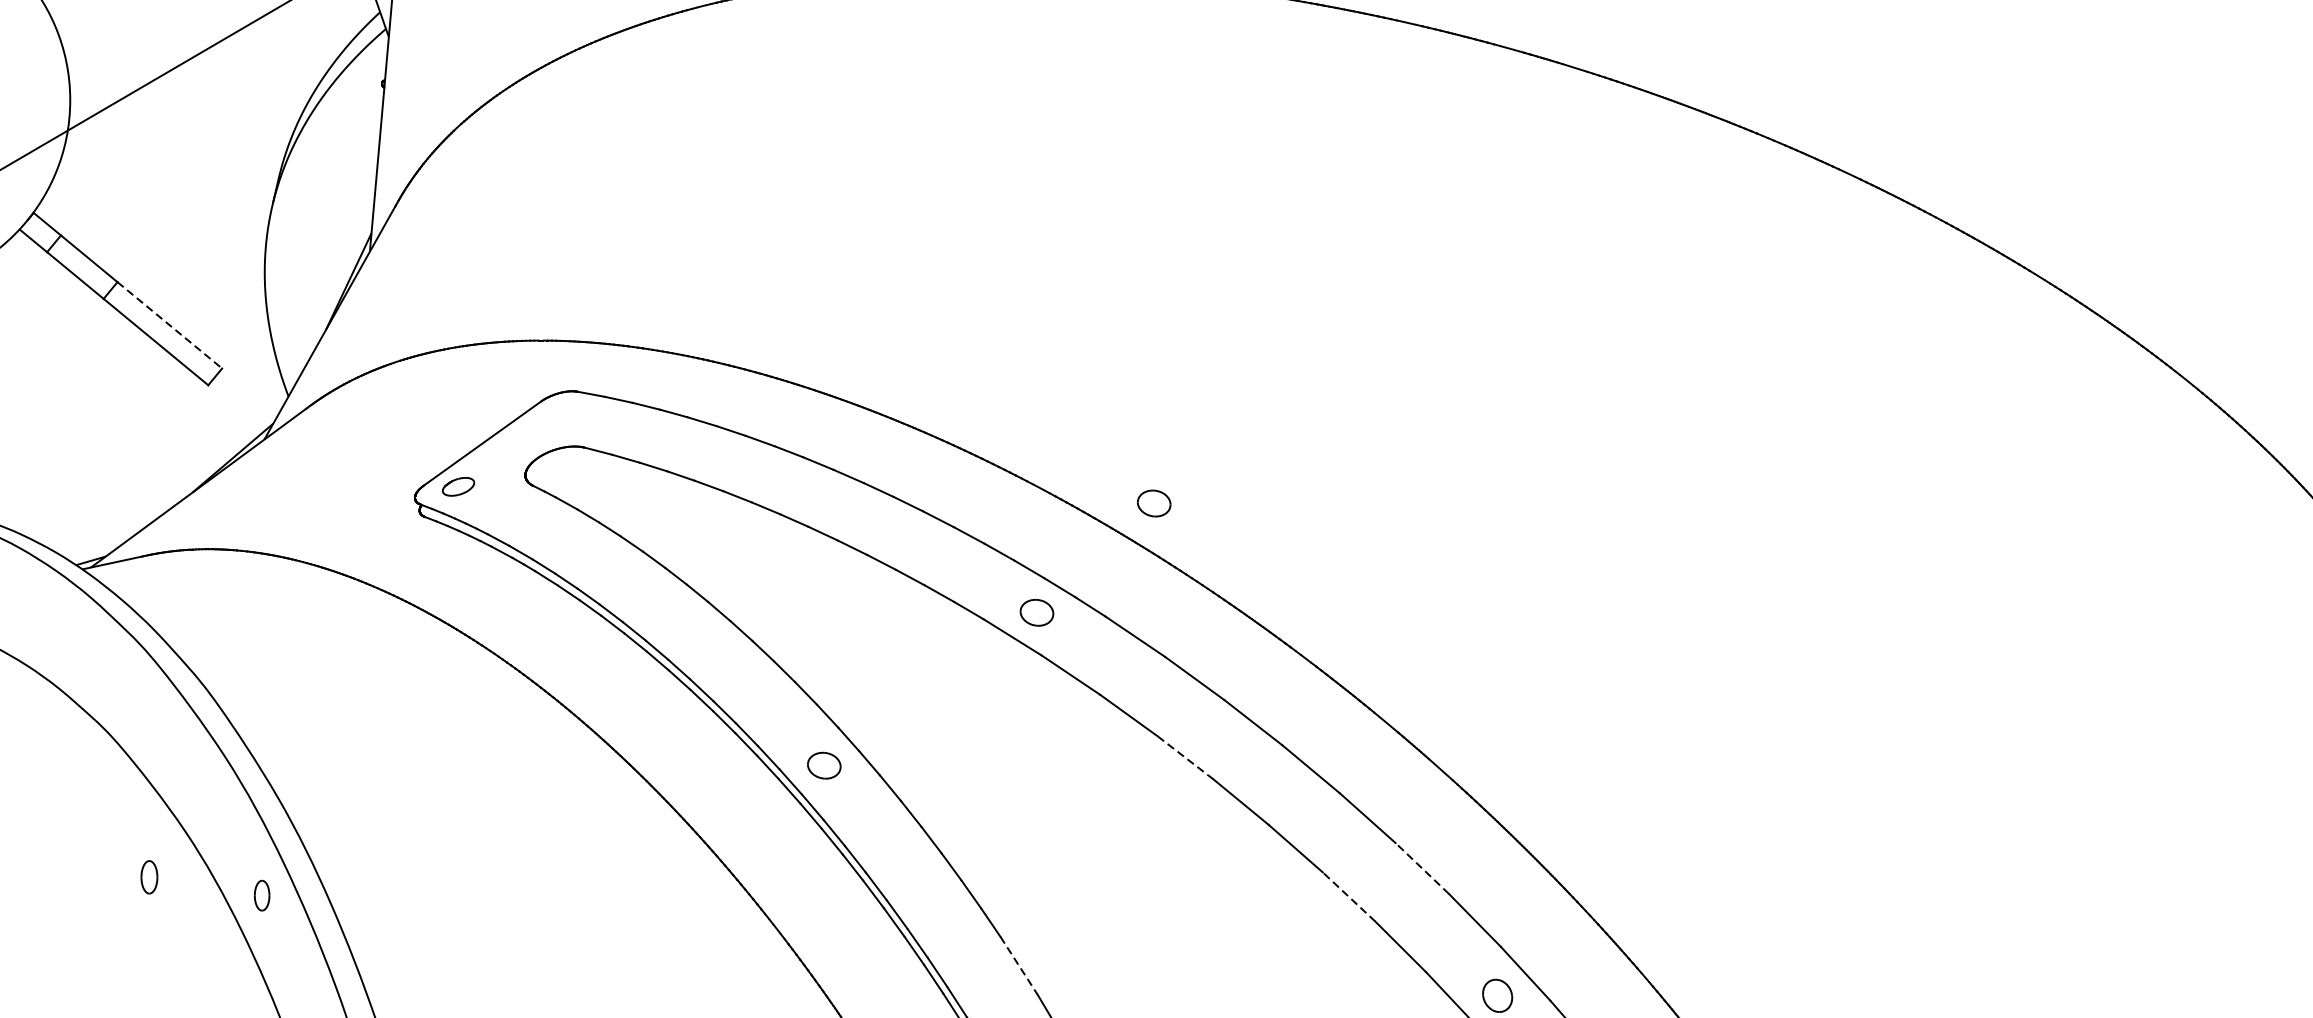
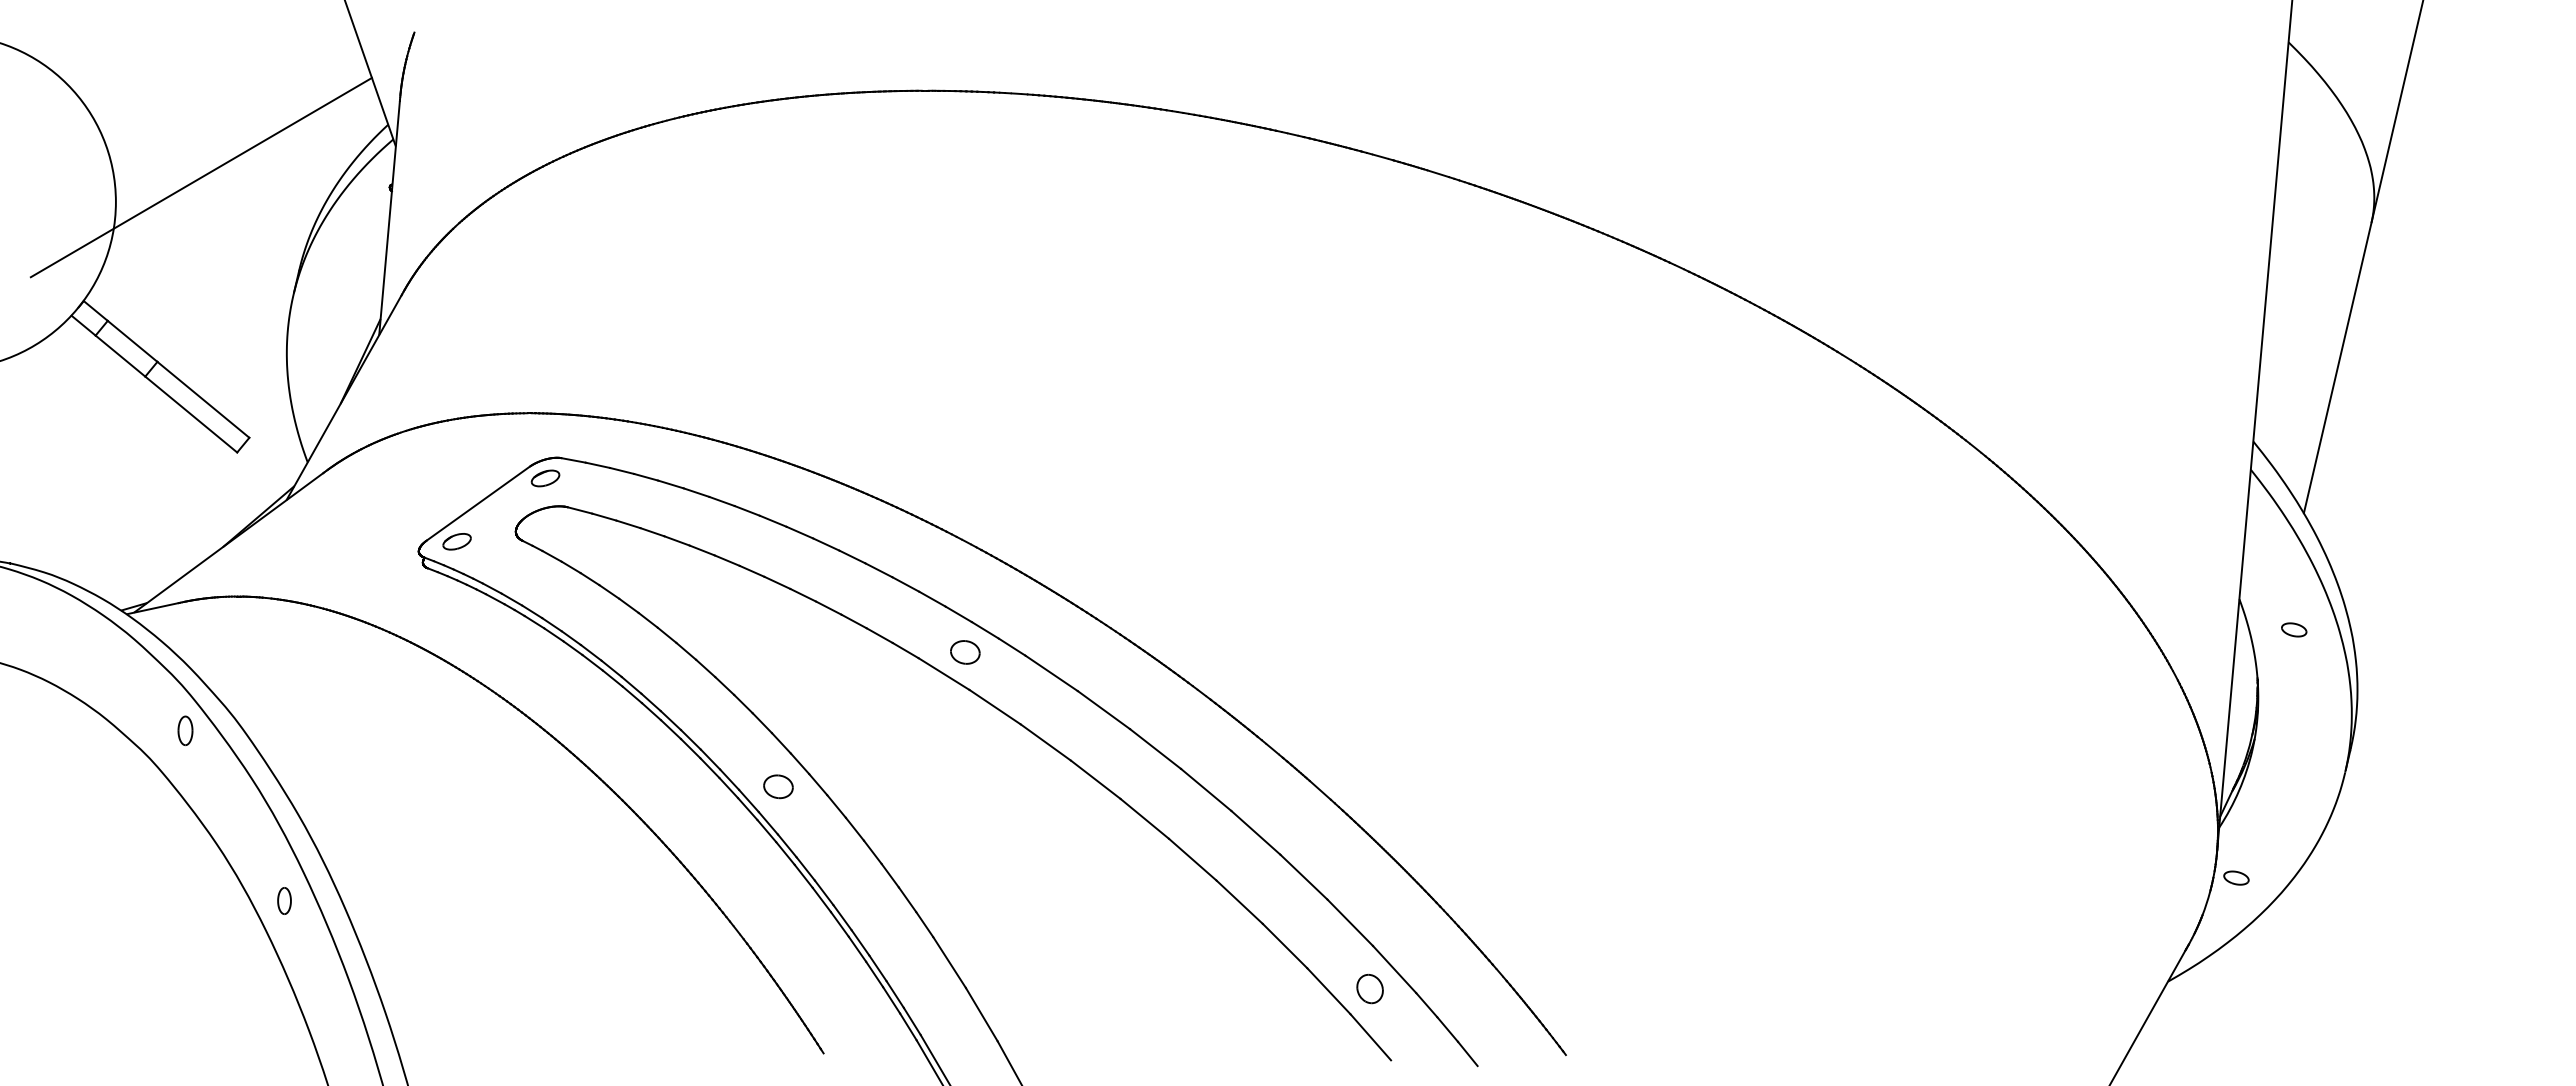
line: (169, 324) -> (203, 399), dashed -> solid
part: (559, 414) -> (545, 478), added
part: (1154, 503) -> (1068, 556), removed
line: (1185, 757) -> (1095, 779), dashed -> solid
line: (1421, 868) -> (1303, 877), dashed -> solid
part: (149, 876) -> (185, 730), moved
line: (1348, 897) -> (1239, 902), dashed -> solid
line: (1018, 966) -> (949, 963), dashed -> solid

